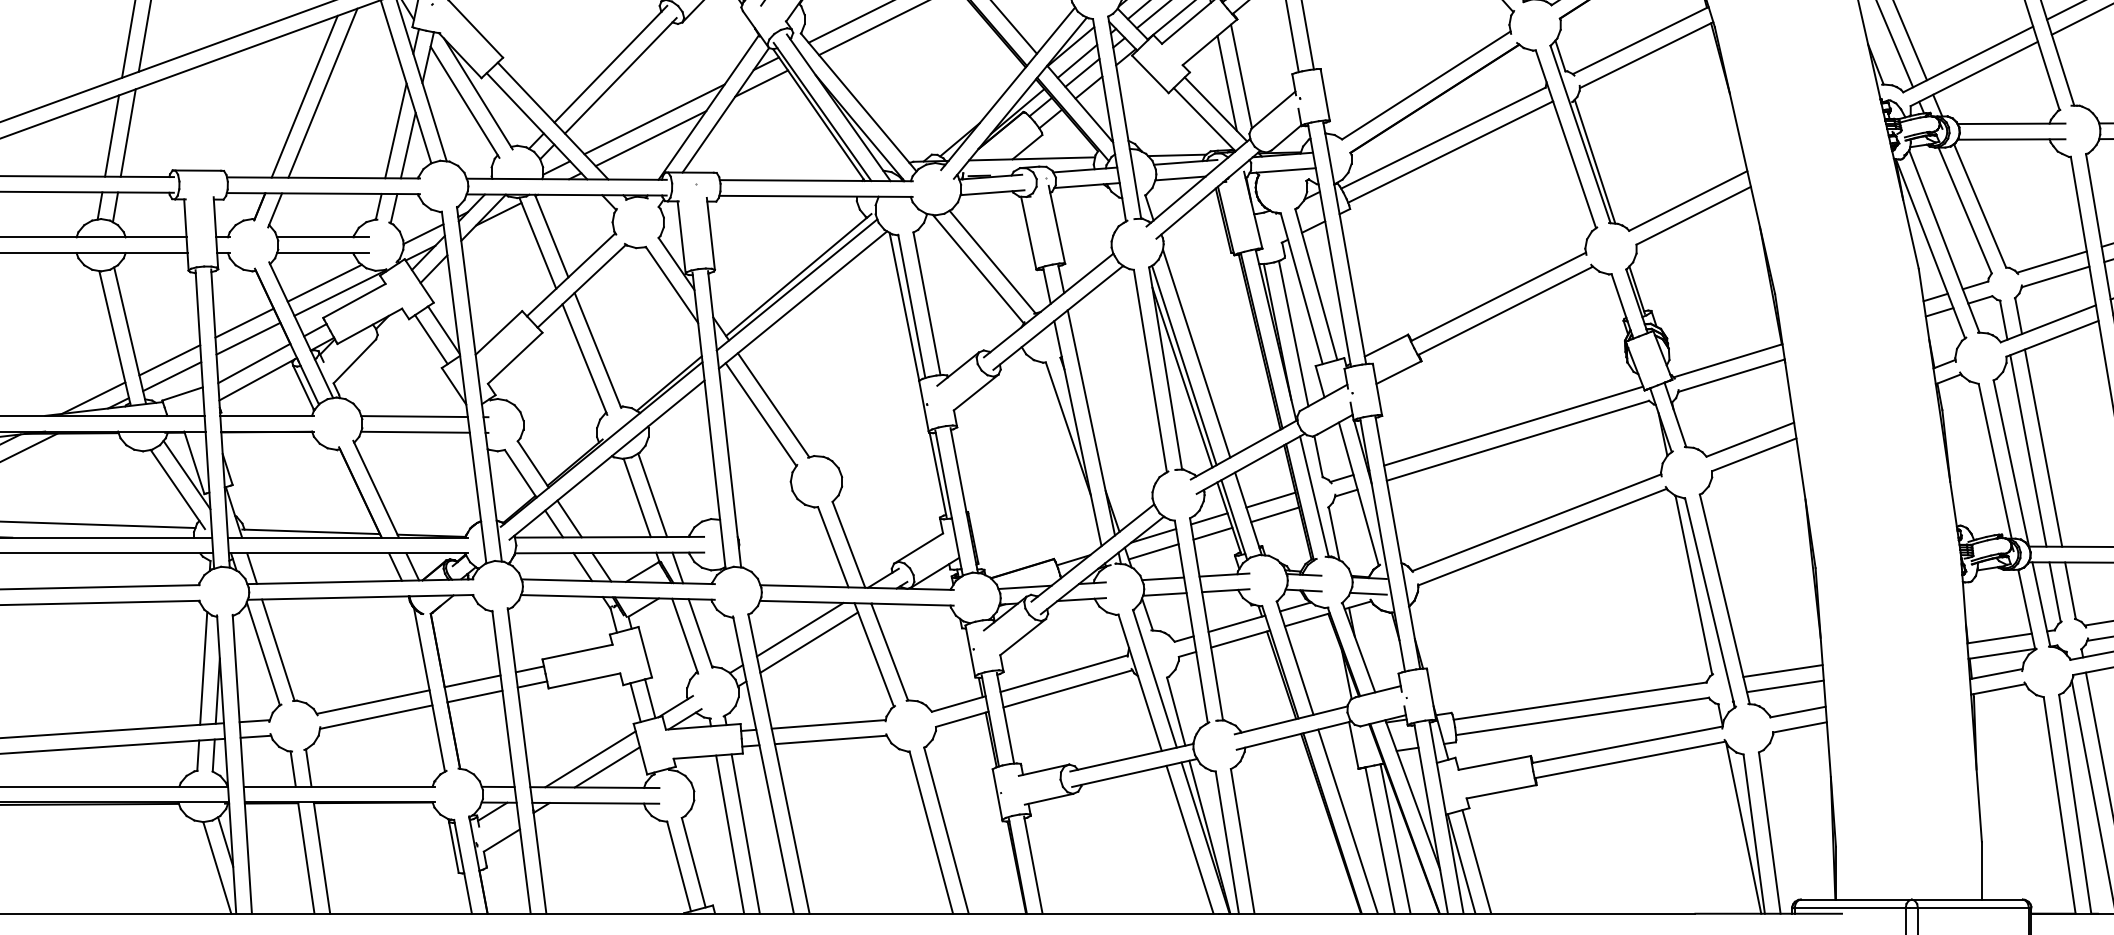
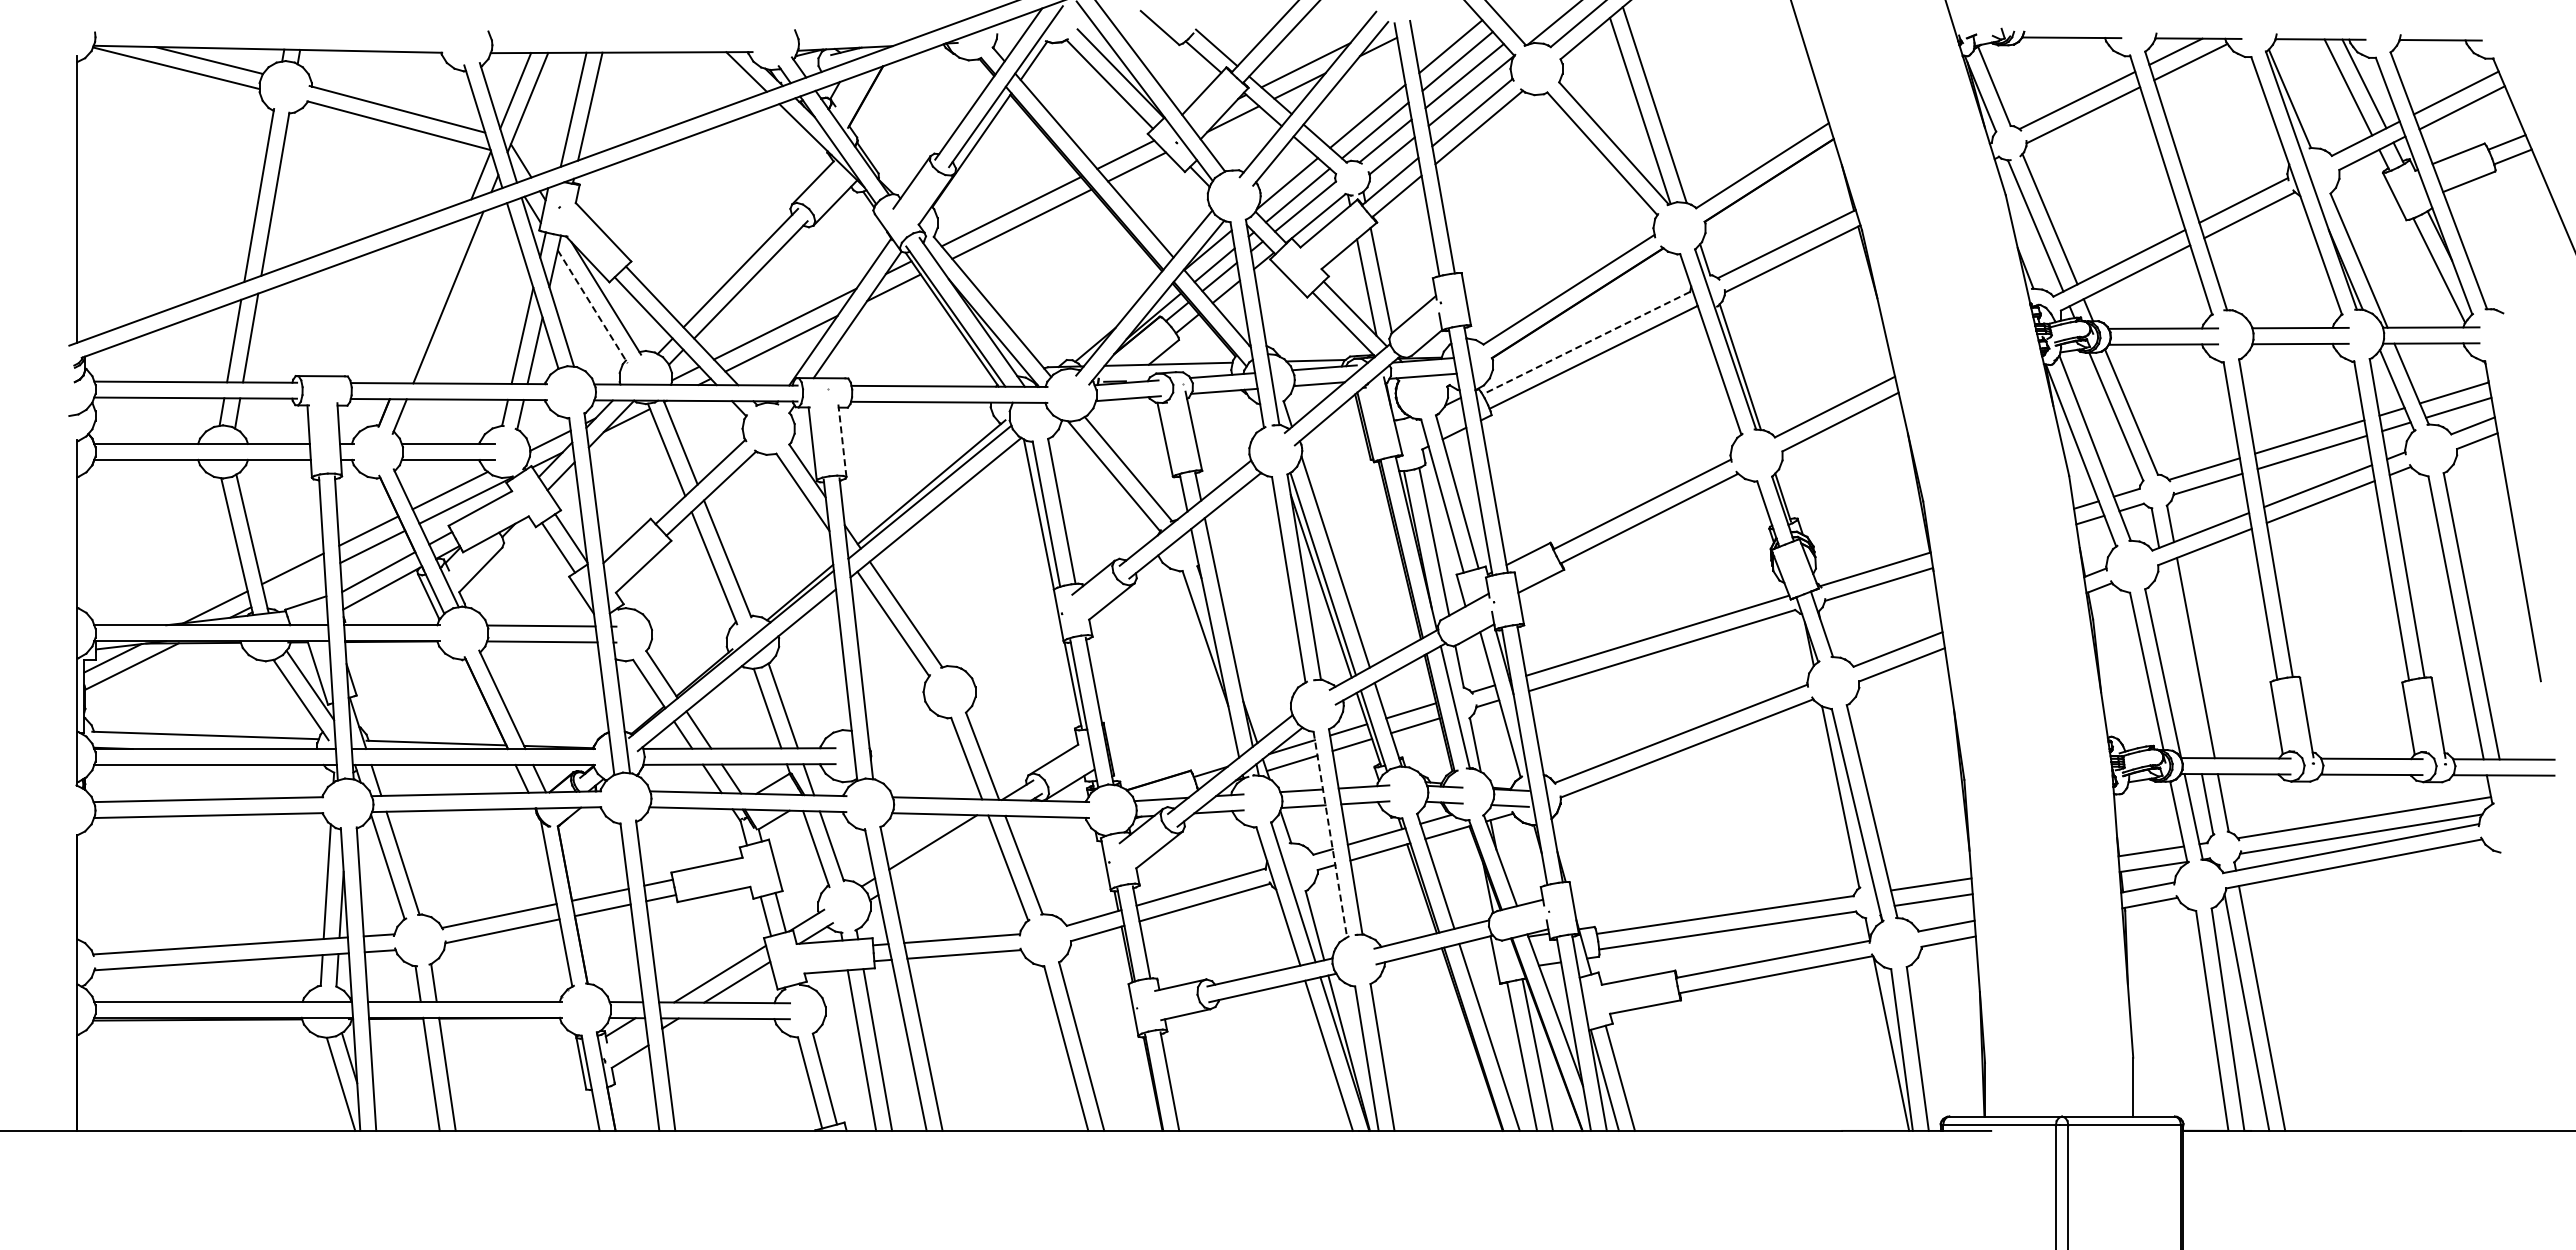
line: (304, 97) -> (429, 301), removed
line: (464, 102) -> (592, 307), solid -> dashed
line: (1443, 138) -> (1586, 343), solid -> dashed
line: (711, 233) -> (842, 440), solid -> dashed
line: (171, 376) -> (294, 585), removed
line: (2028, 450) -> (2180, 660), removed
line: (1191, 622) -> (1330, 835), solid -> dashed
line: (808, 642) -> (941, 855), removed

